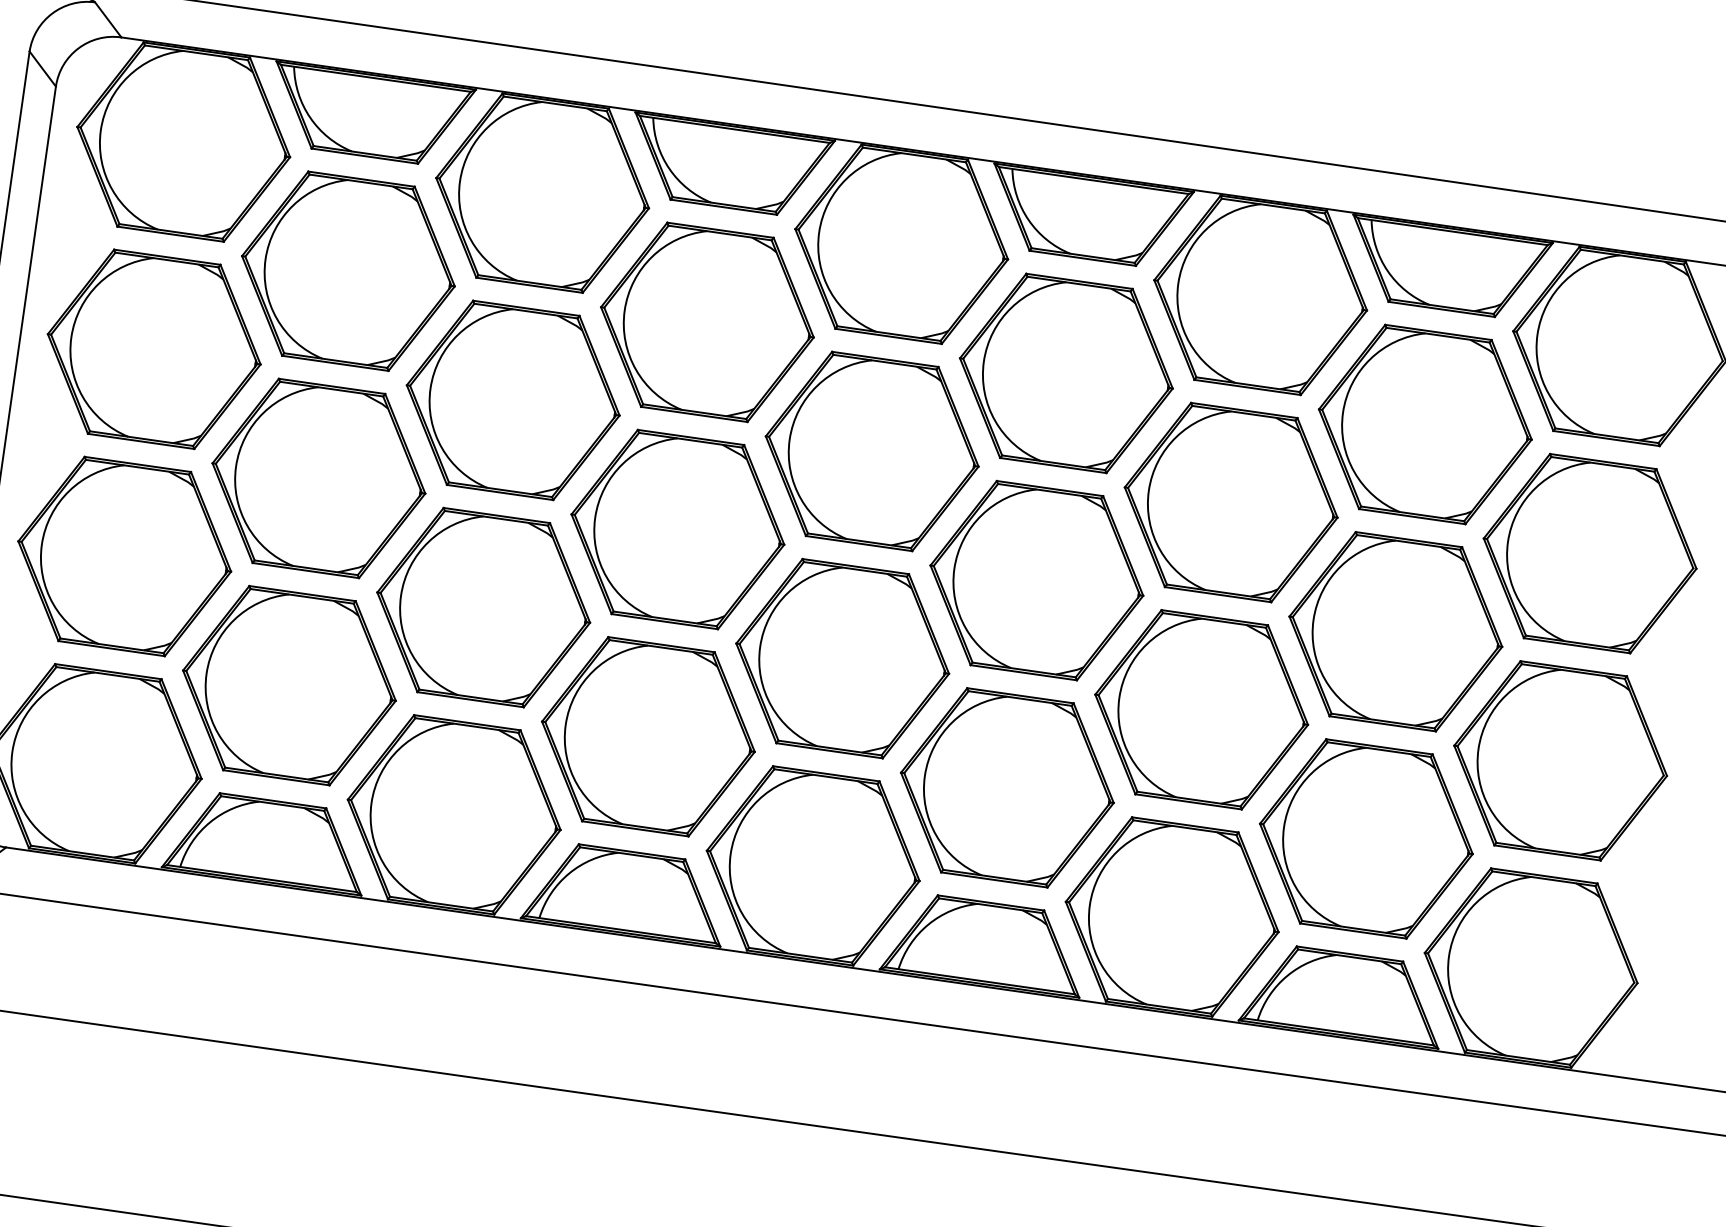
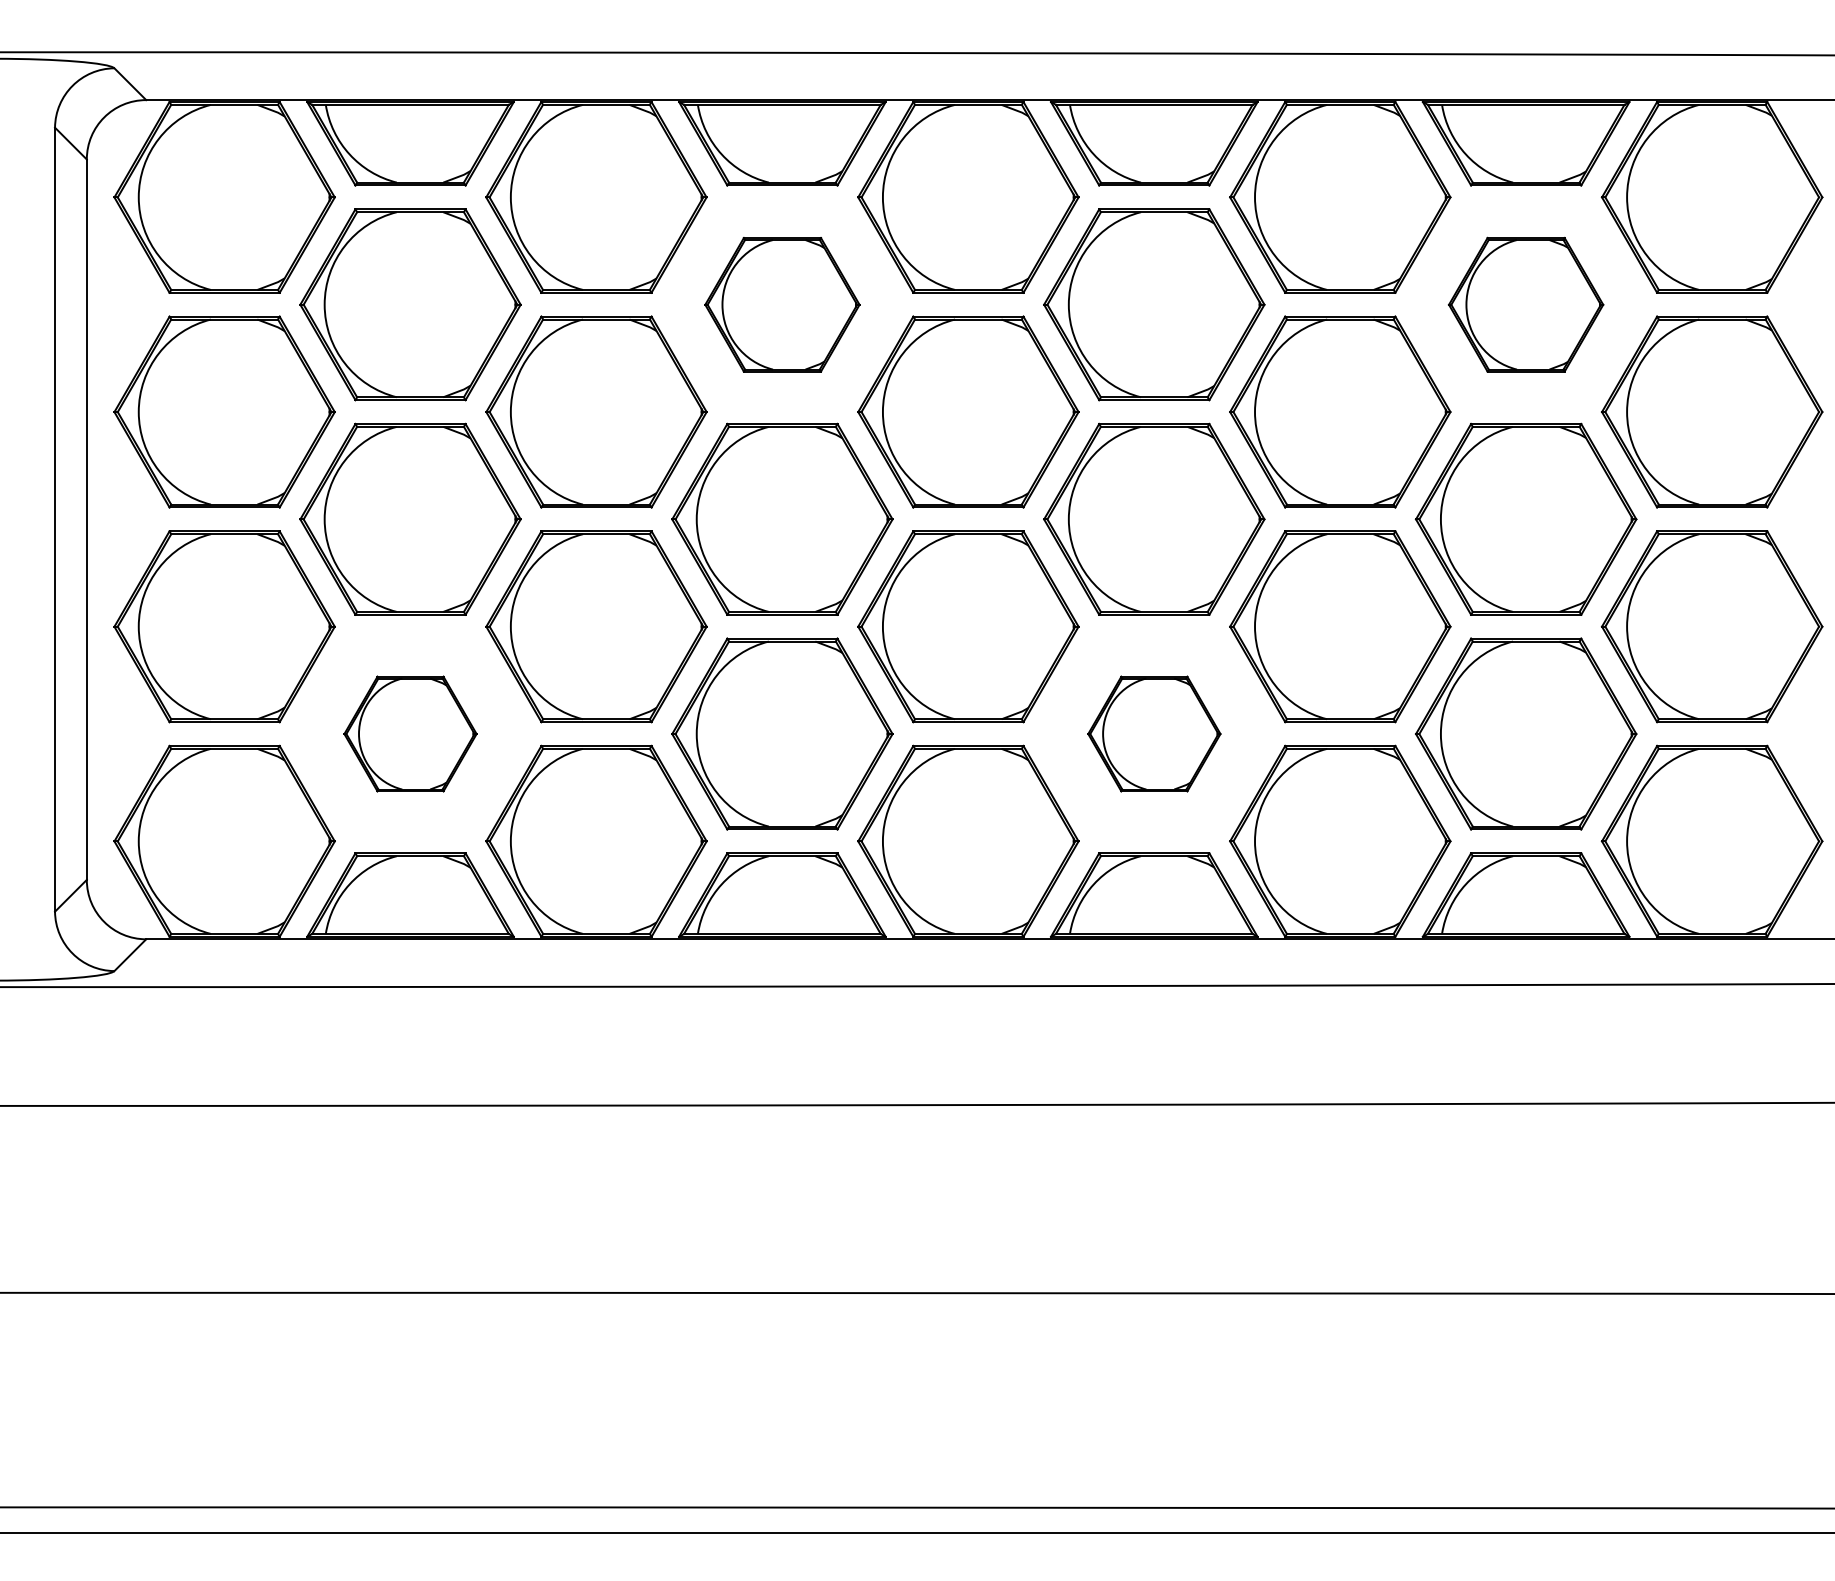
part: (707, 322) -> (782, 304), size x0.7
part: (1424, 424) -> (1525, 304), size x0.7
part: (289, 685) -> (410, 733), size x0.6
part: (1007, 787) -> (1154, 733), size x0.6

